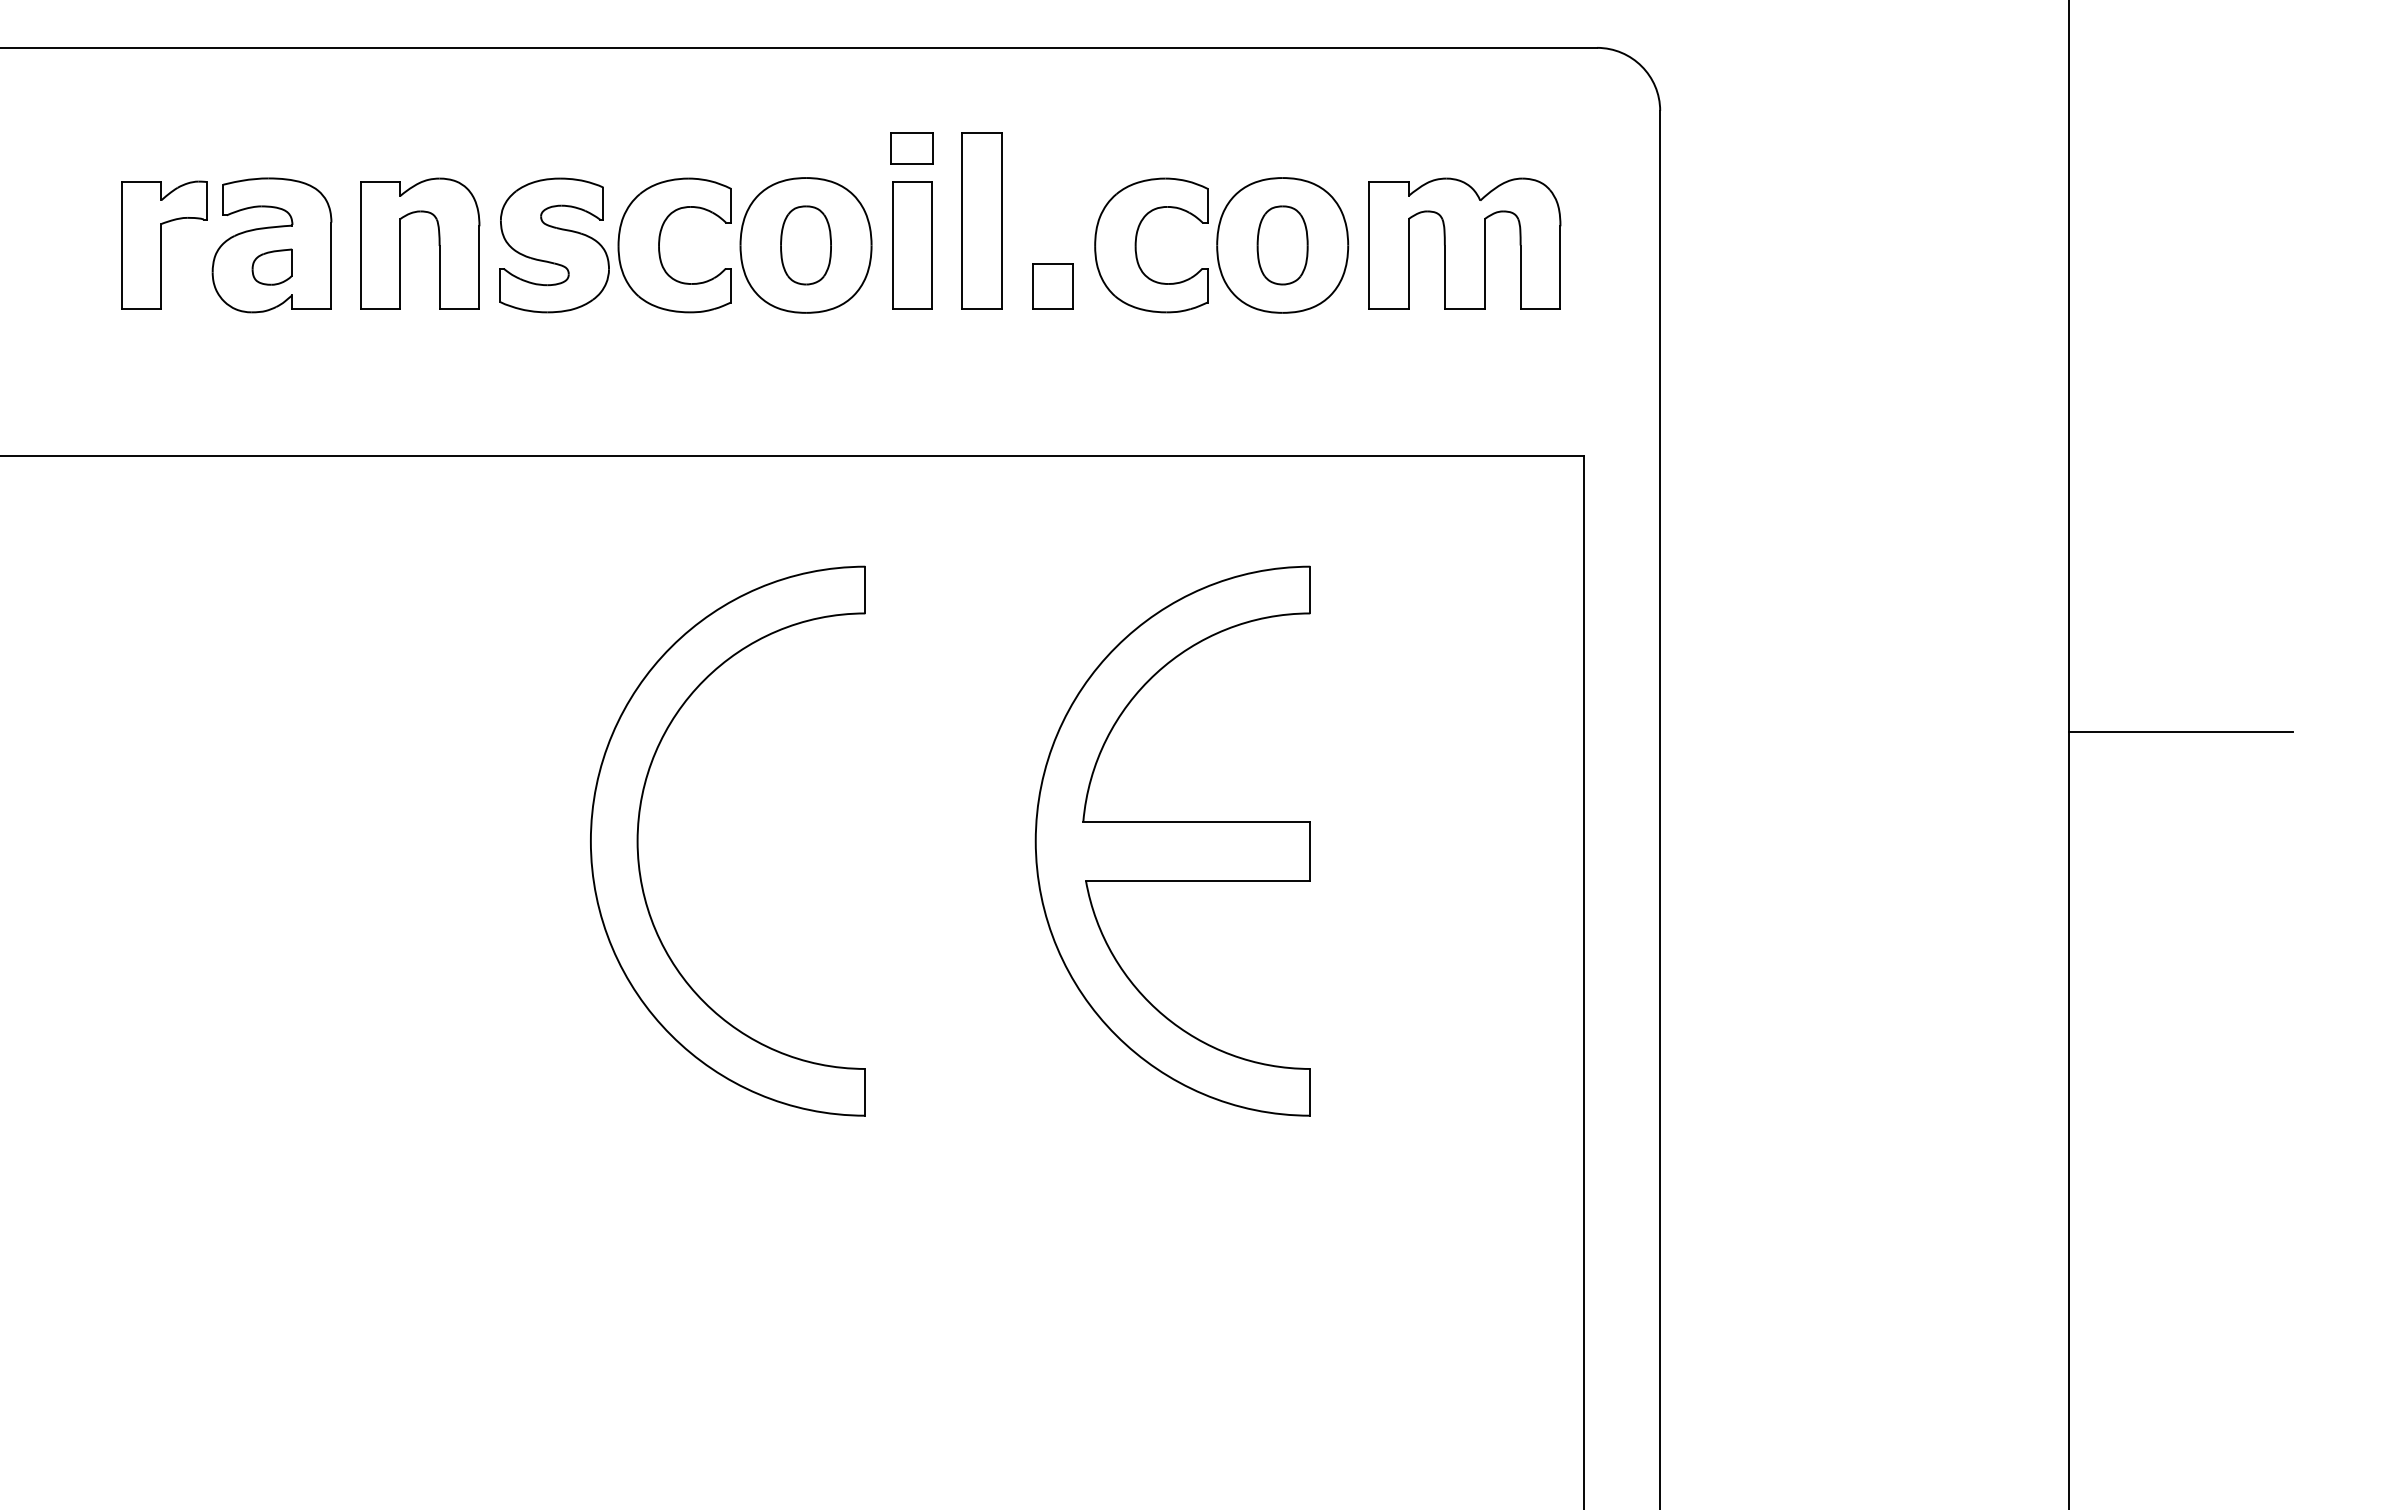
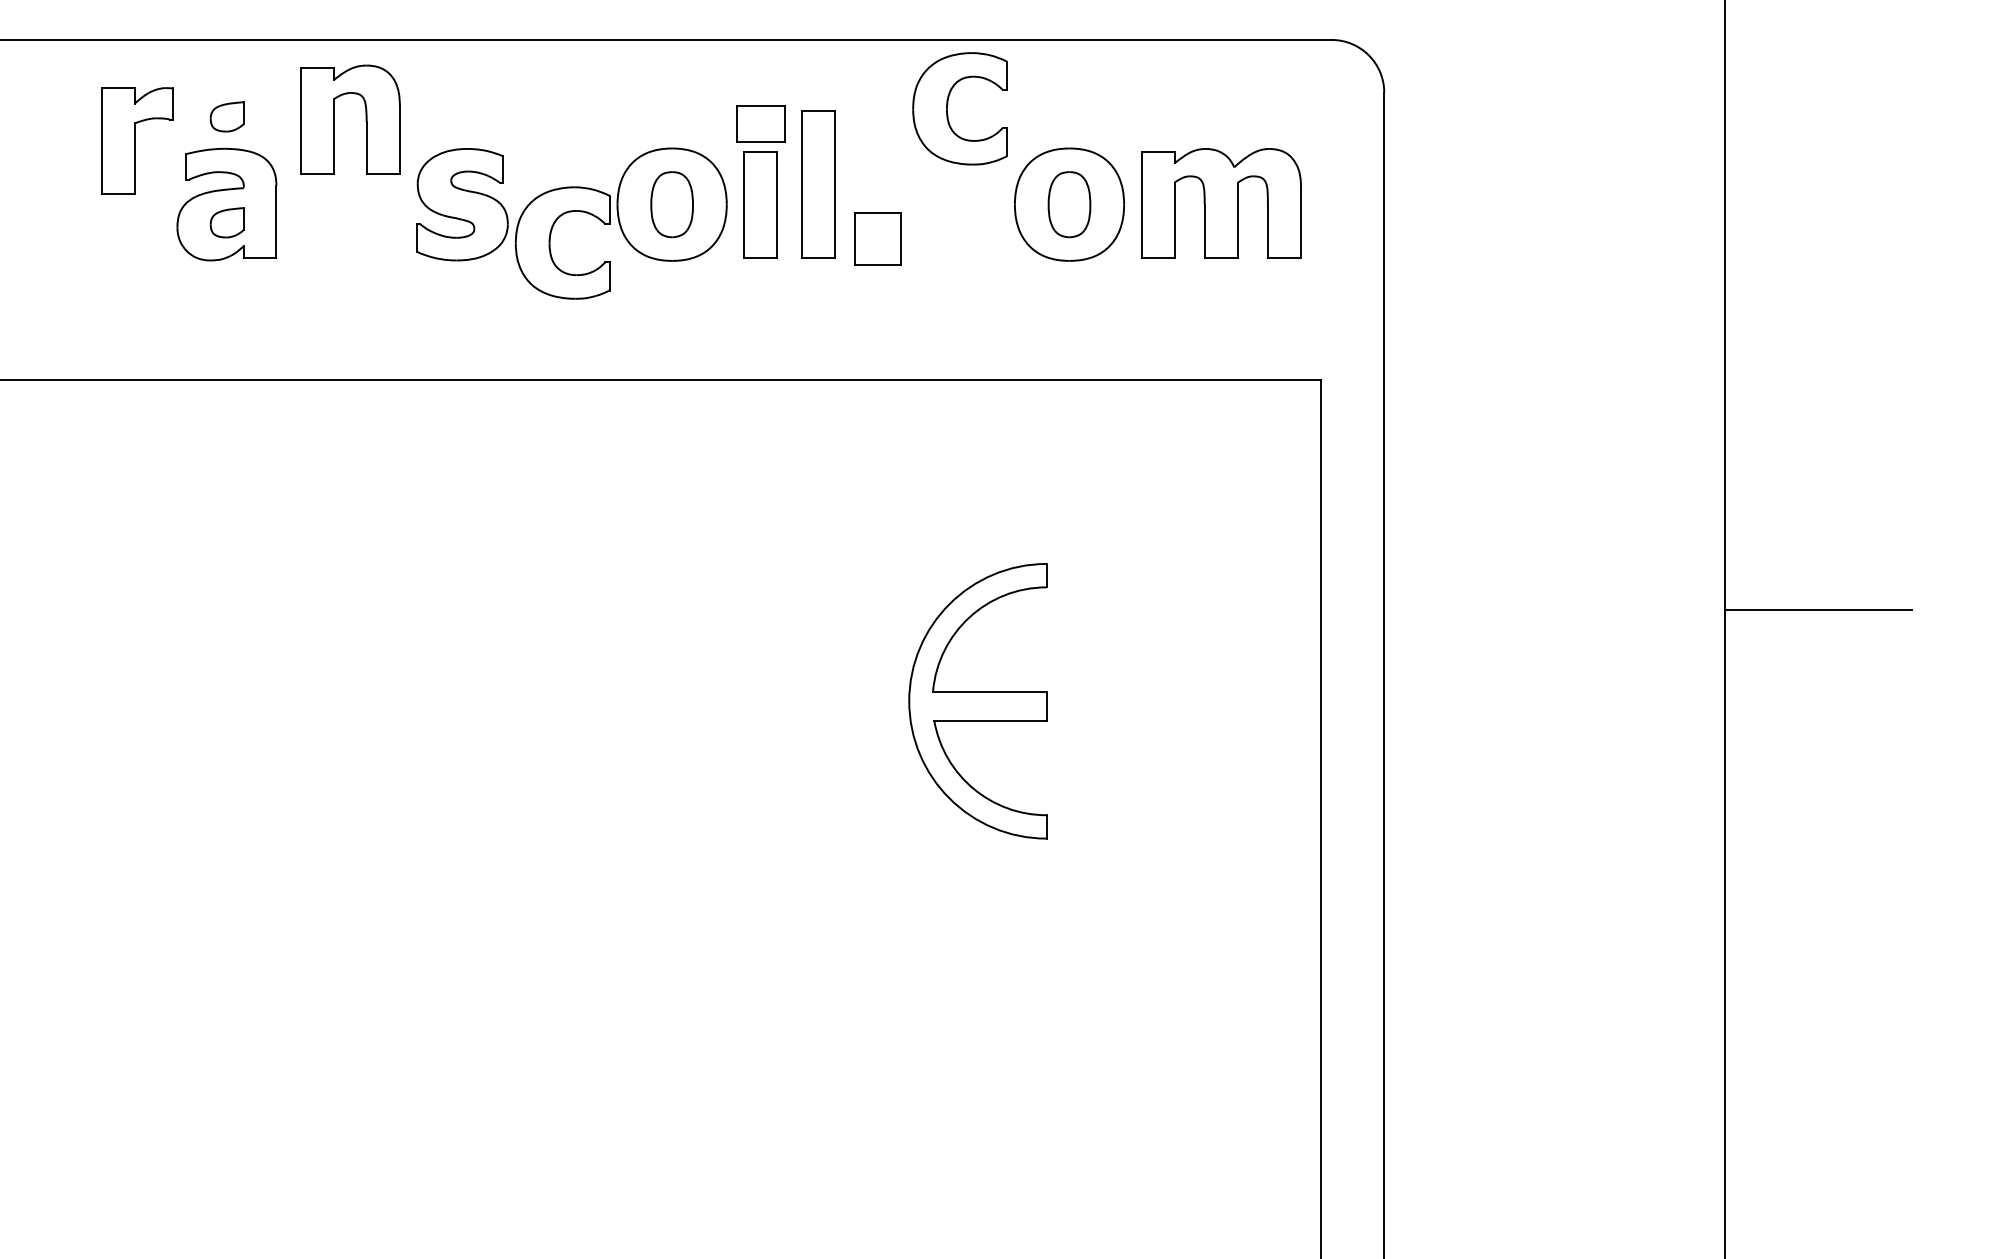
part: (271, 139) -> (226, 116), added
part: (911, 148) -> (760, 123), size x1.4
part: (660, 241) -> (550, 239), moved
part: (438, 243) -> (365, 119), moved
part: (164, 244) -> (137, 140), moved
part: (1136, 245) -> (947, 108), moved
part: (1052, 286) -> (877, 238), size x1.4
part: (638, 840) -> (532, 700), removed
part: (1172, 840) -> (977, 700), size x0.6

